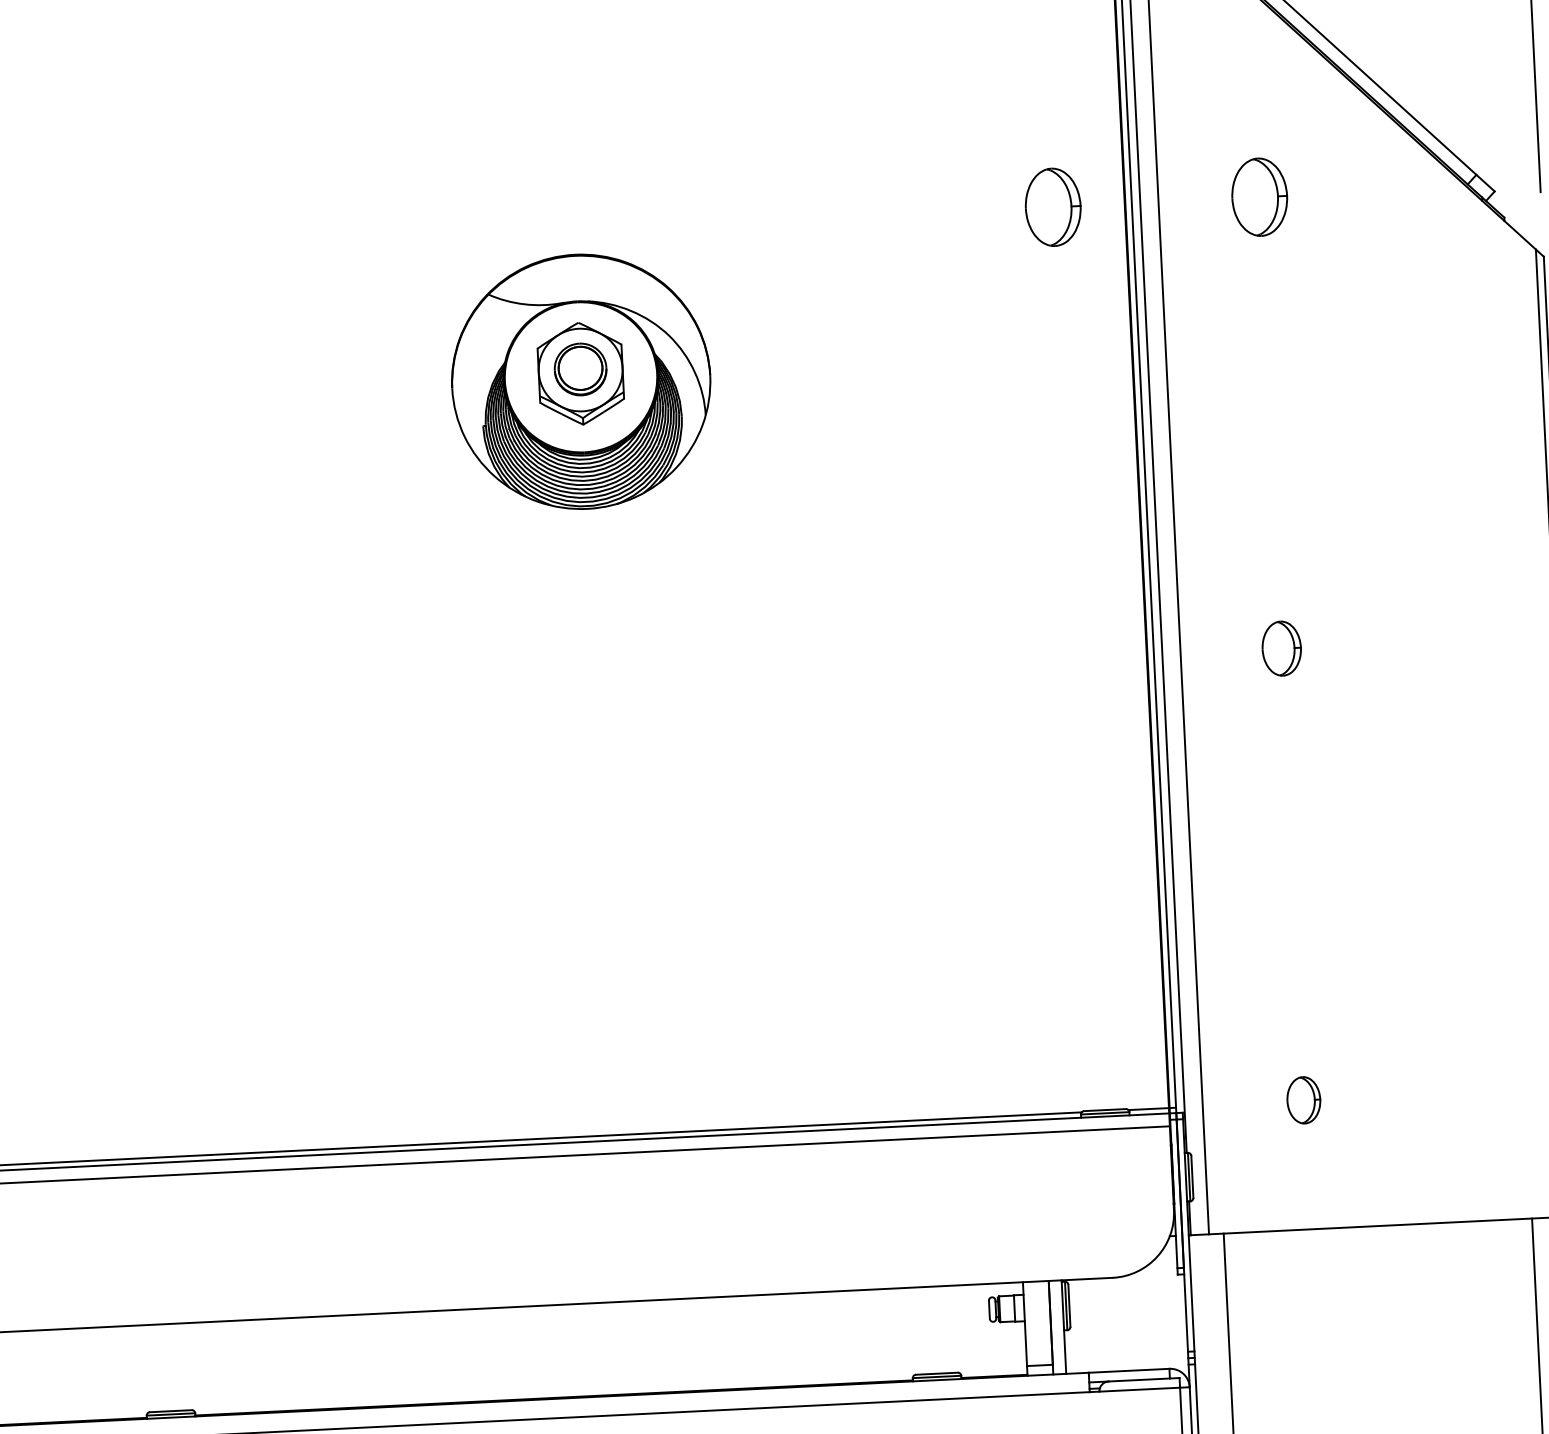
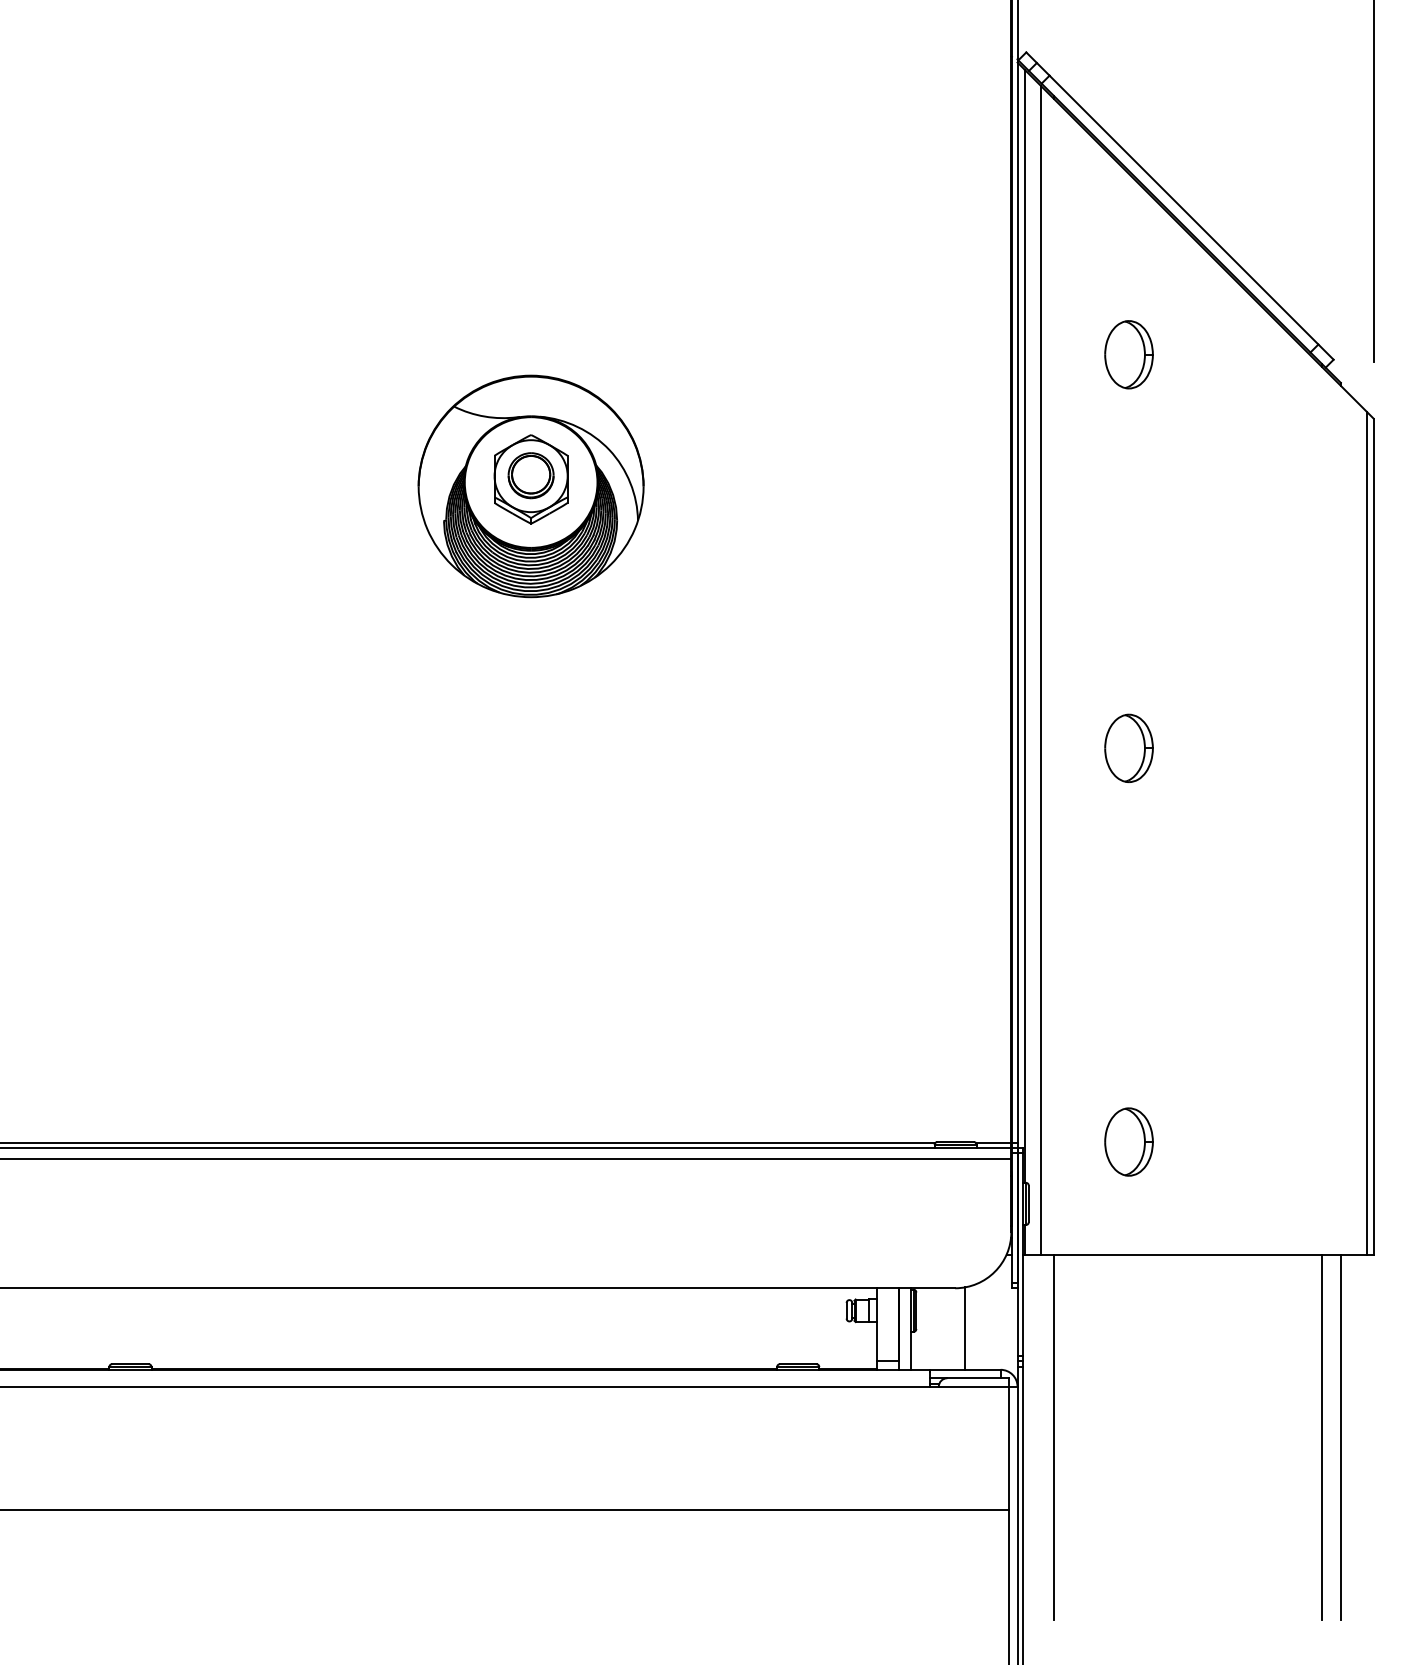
part: (1052, 207) -> (948, 354), removed
part: (1281, 647) -> (1128, 747), size x1.43
part: (1303, 1099) -> (1128, 1141), size x1.67
line: (1125, 1323) -> (964, 1328), added

